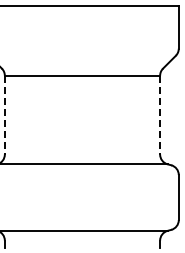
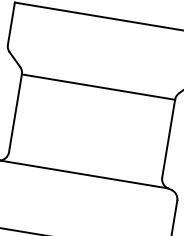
line: (4, 115) -> (15, 113), dashed -> solid
line: (160, 115) -> (168, 139), dashed -> solid

